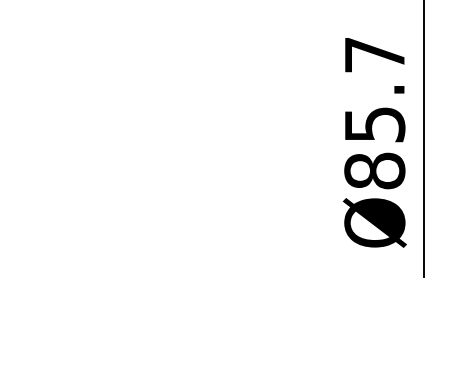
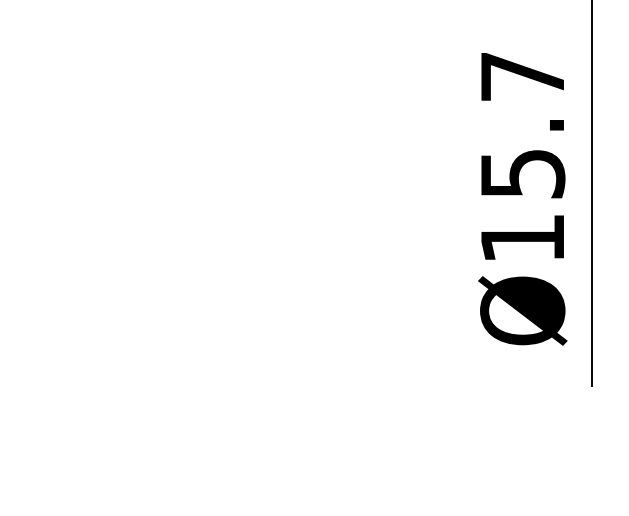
text: (374, 170) -> (522, 237), Ø85.7 -> Ø15.7

